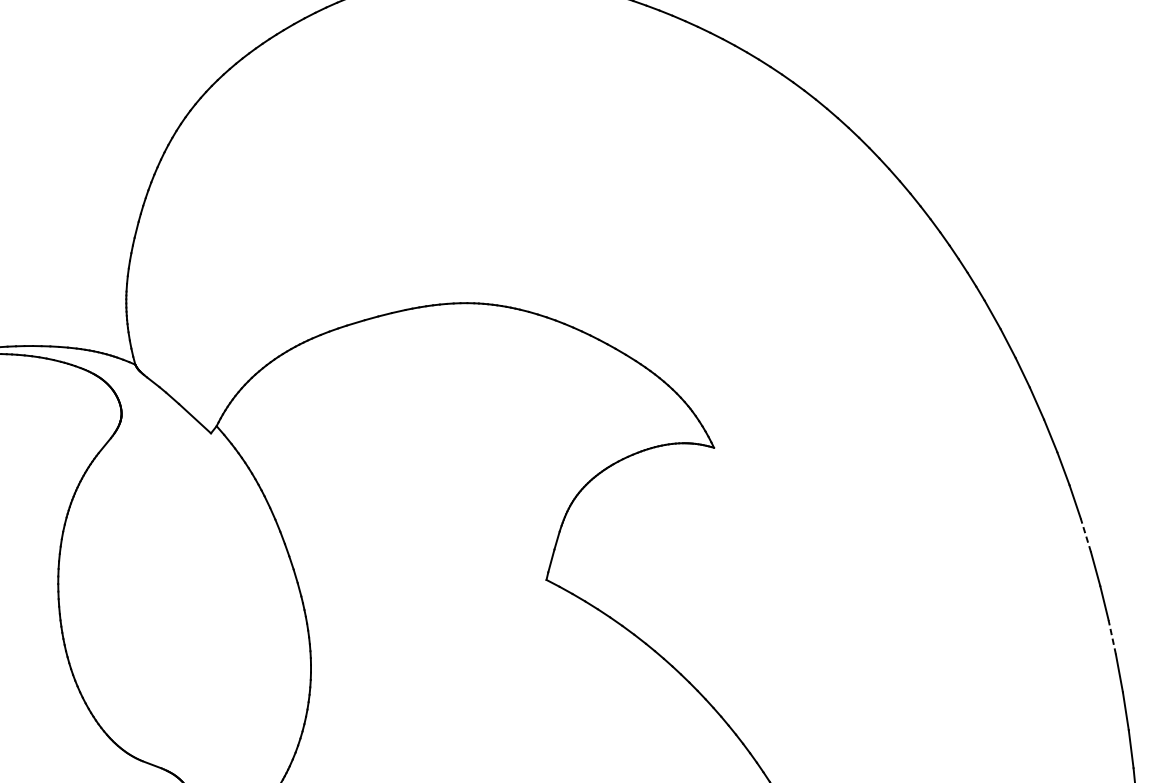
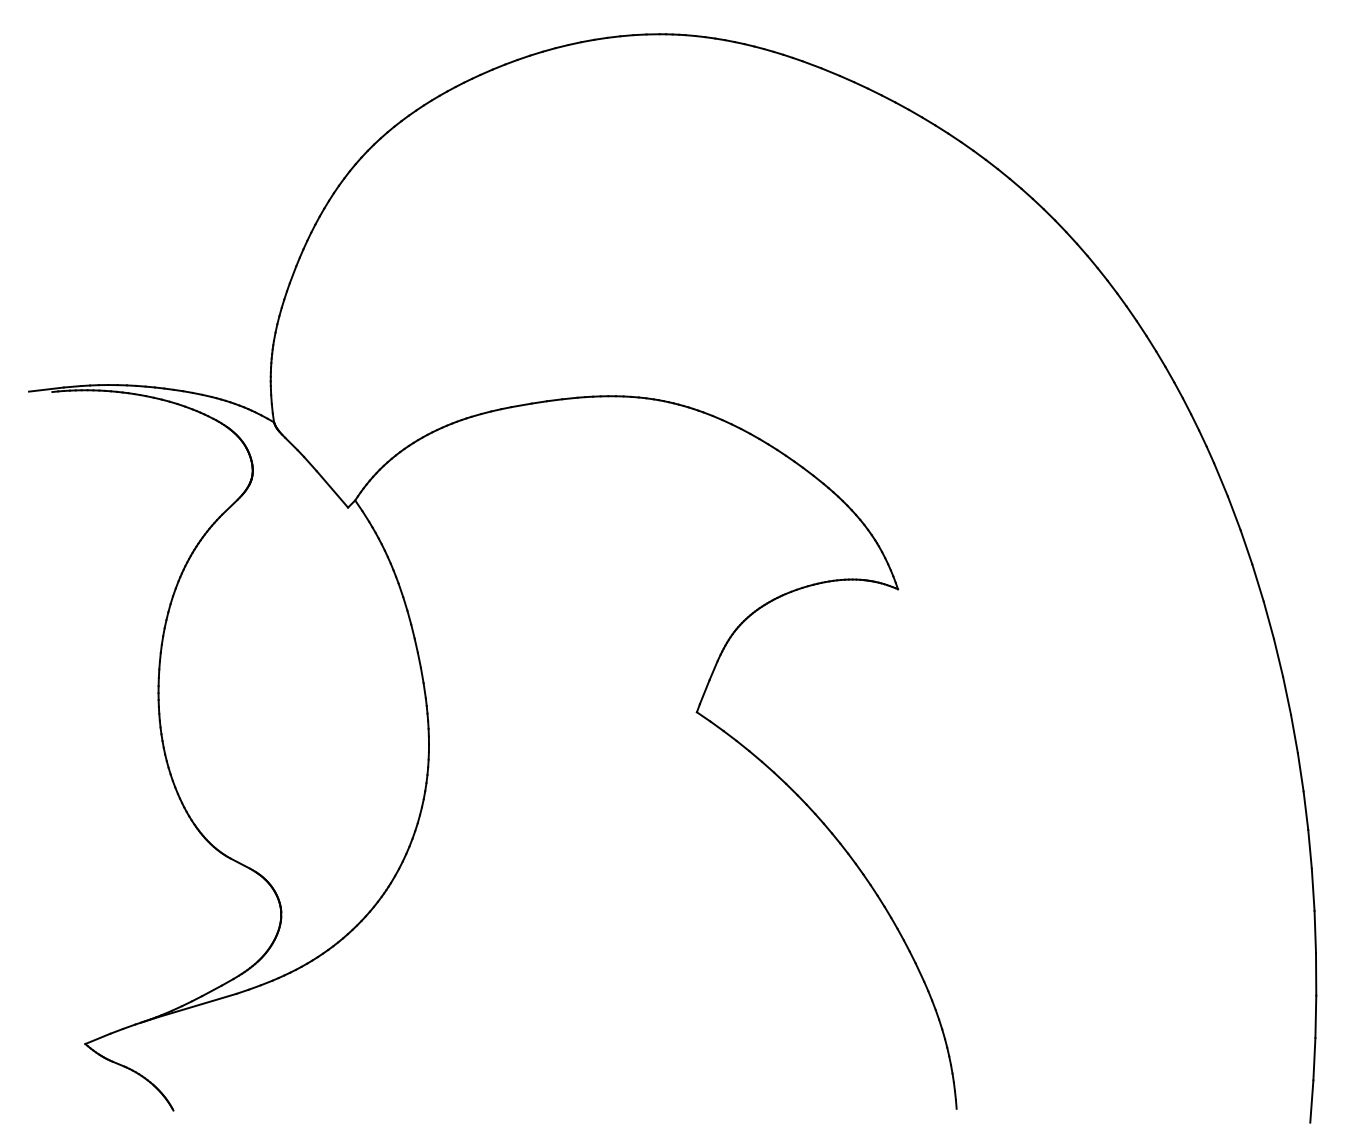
line: (1085, 534) -> (1294, 733), dashed -> solid
line: (1111, 636) -> (1309, 848), dashed -> solid

